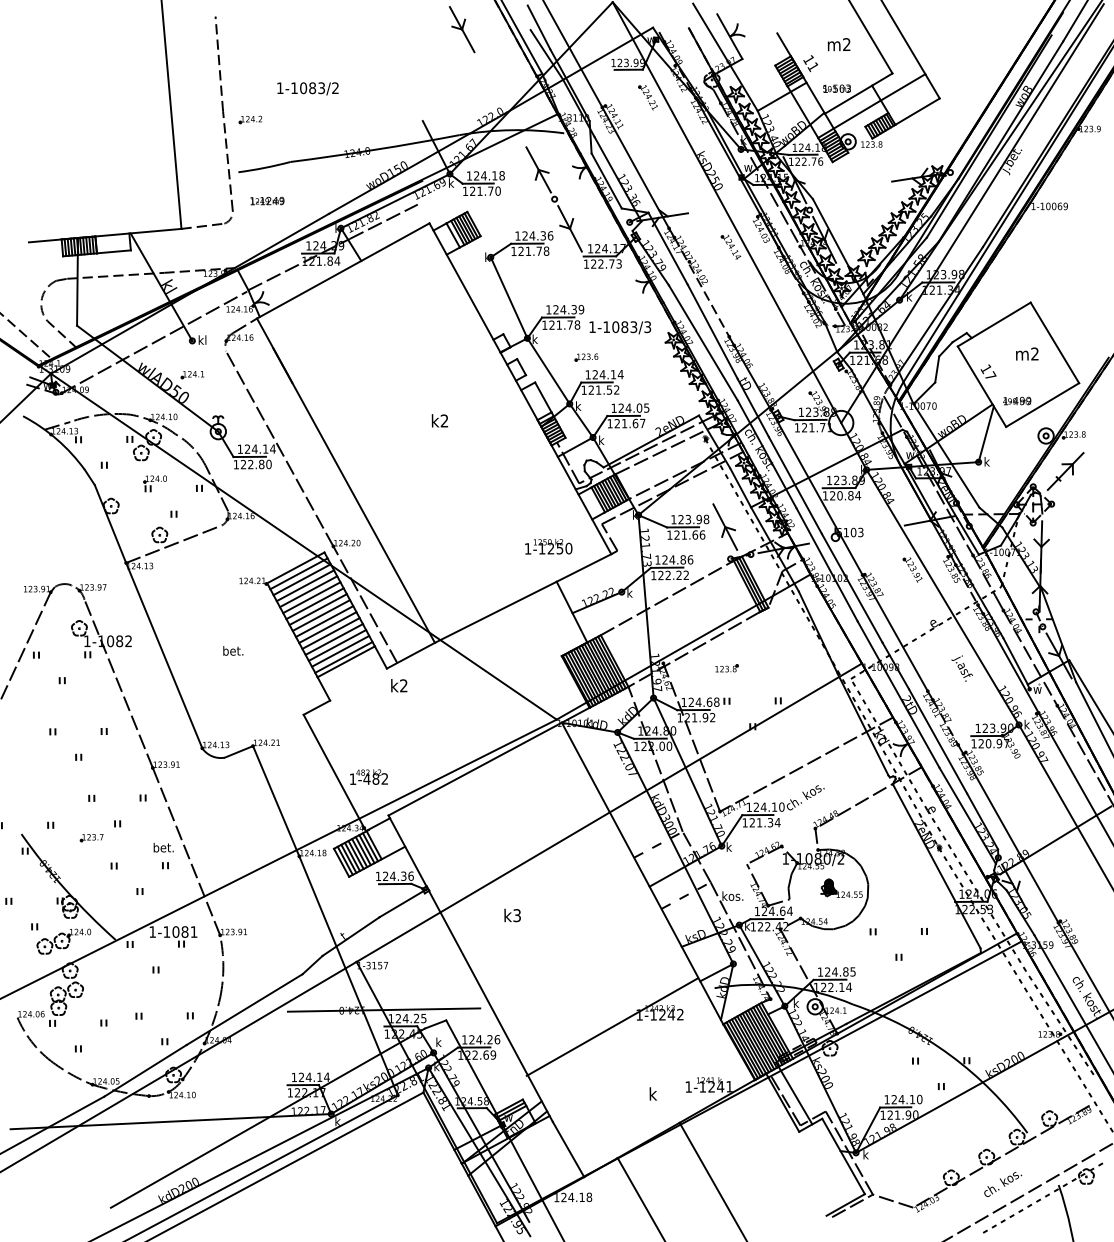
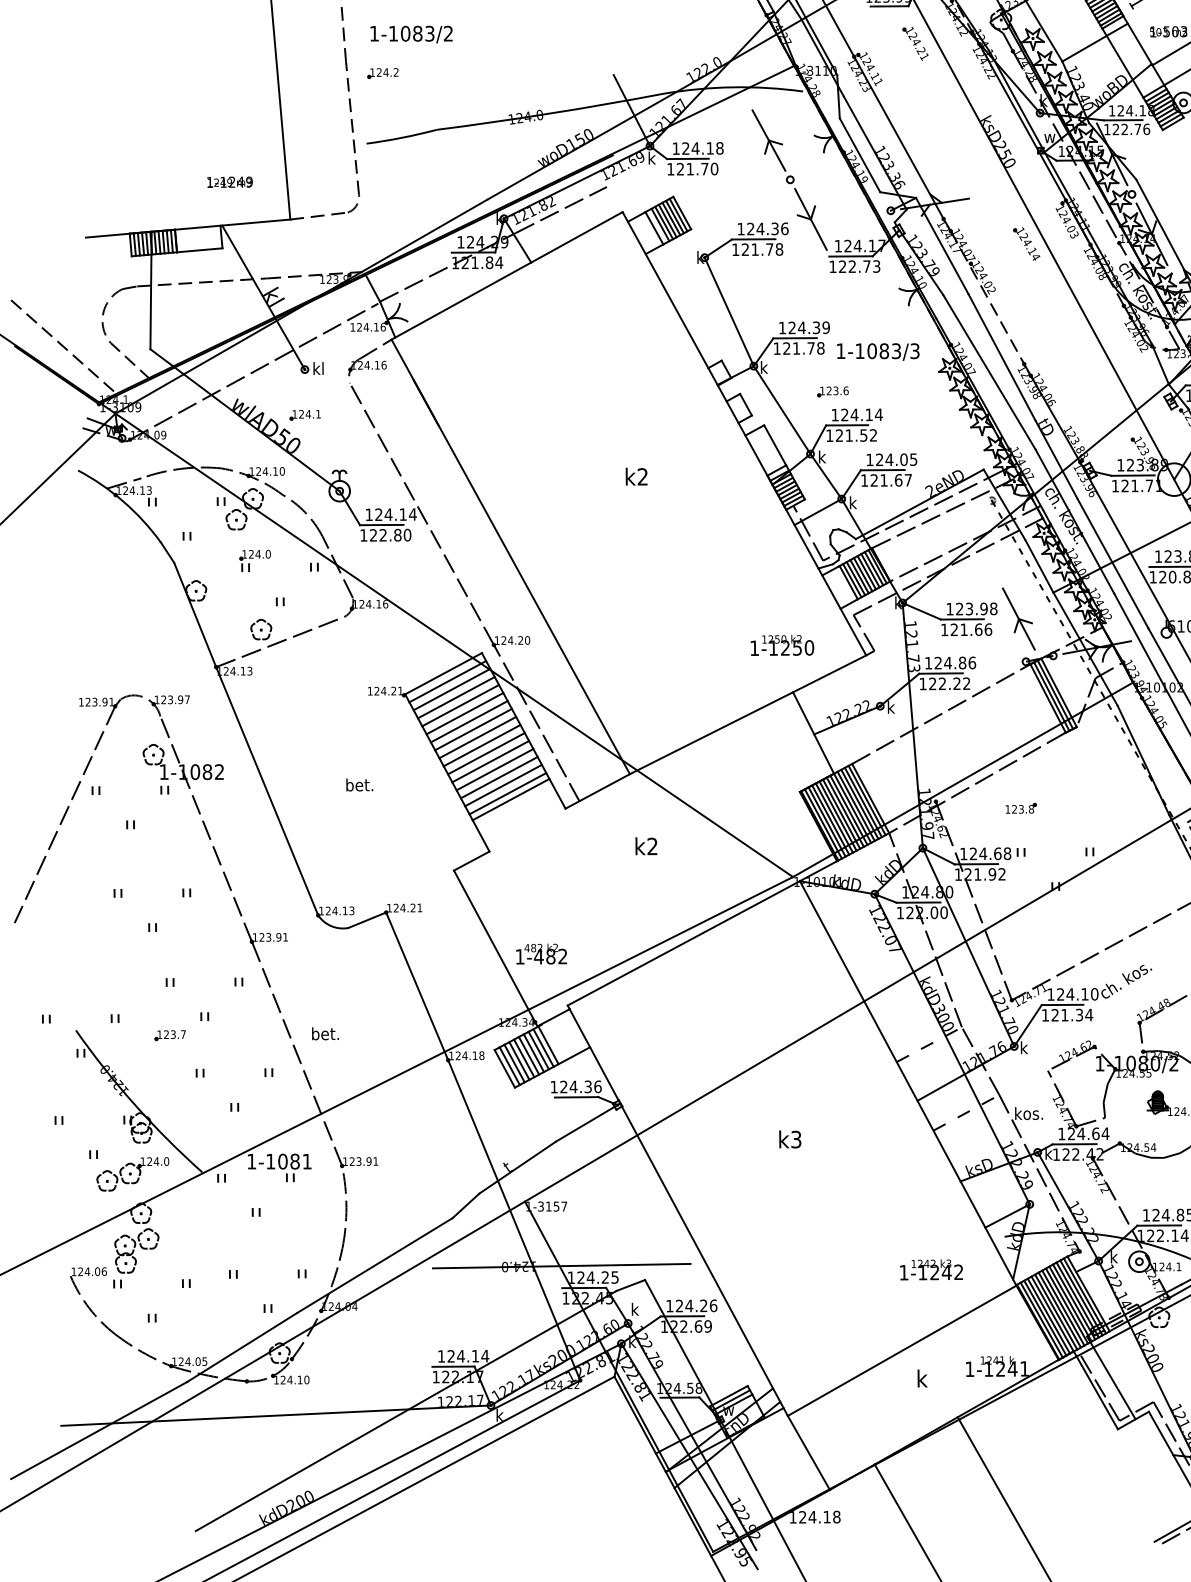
text: (307, 88) -> (410, 34), moved
text: (267, 200) -> (230, 181), moved
text: (399, 685) -> (646, 846), moved
text: (163, 847) -> (325, 1033), moved
text: (512, 915) -> (790, 1139), moved
line: (611, 1026) -> (901, 1349), moved

